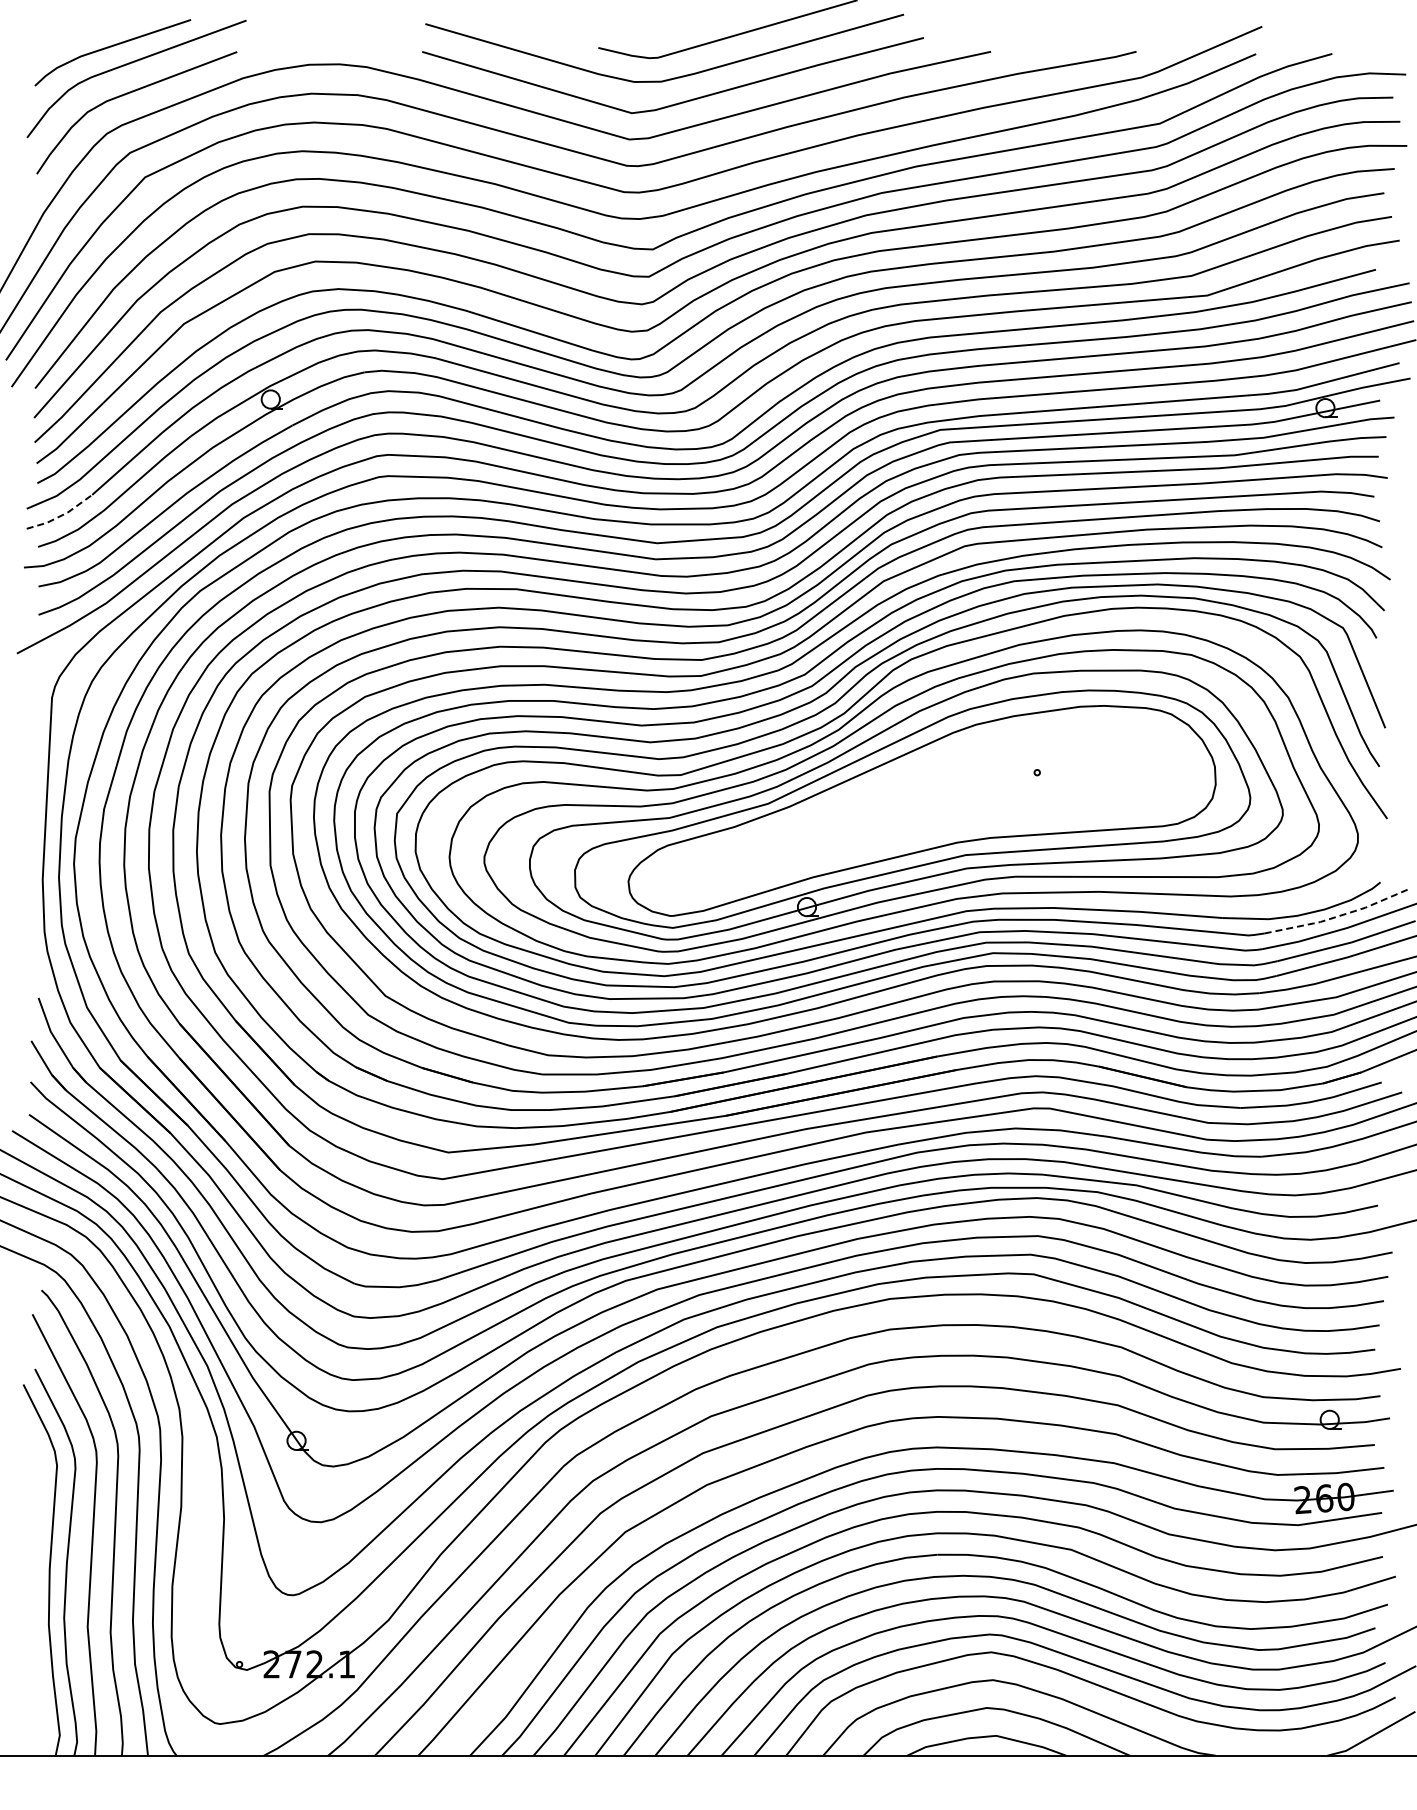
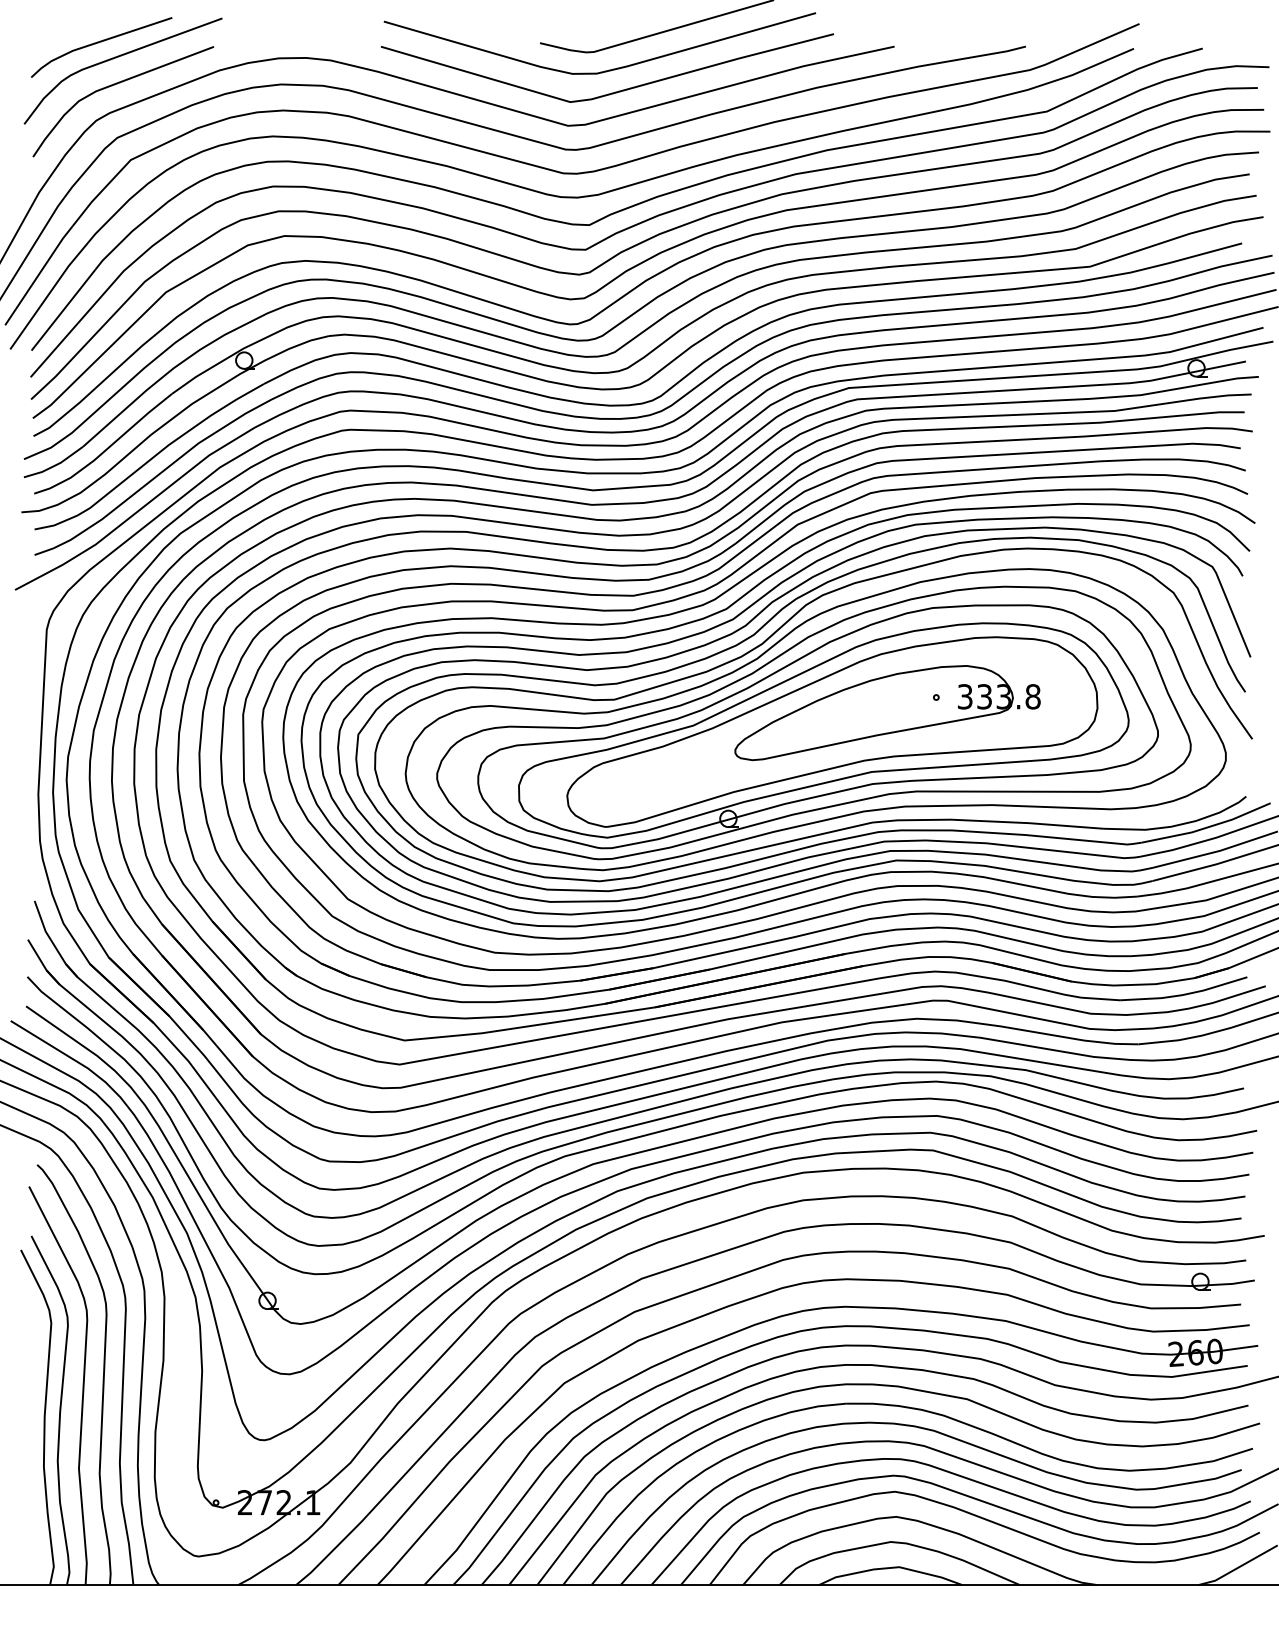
line: (61, 515) -> (55, 465), dashed -> solid
part: (982, 789) -> (886, 712), added
line: (1338, 916) -> (1208, 827), dashed -> solid

